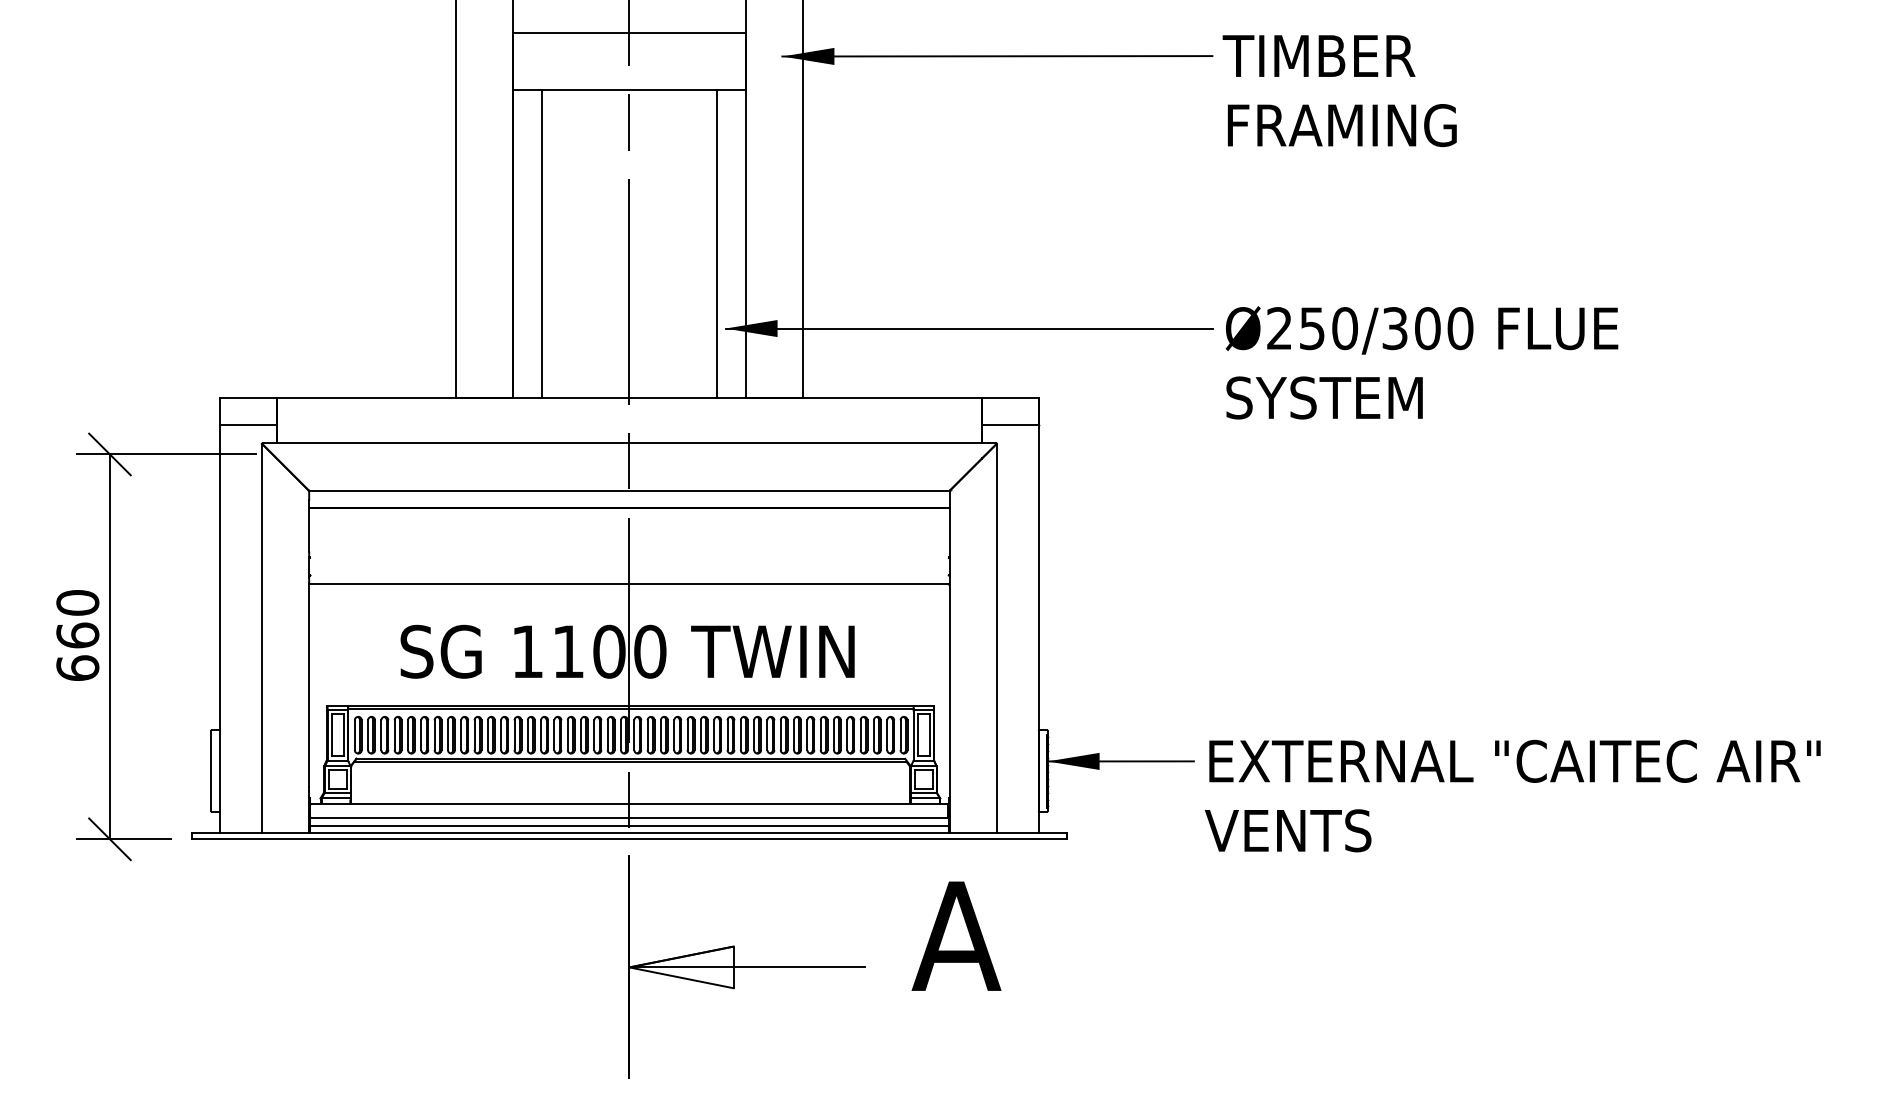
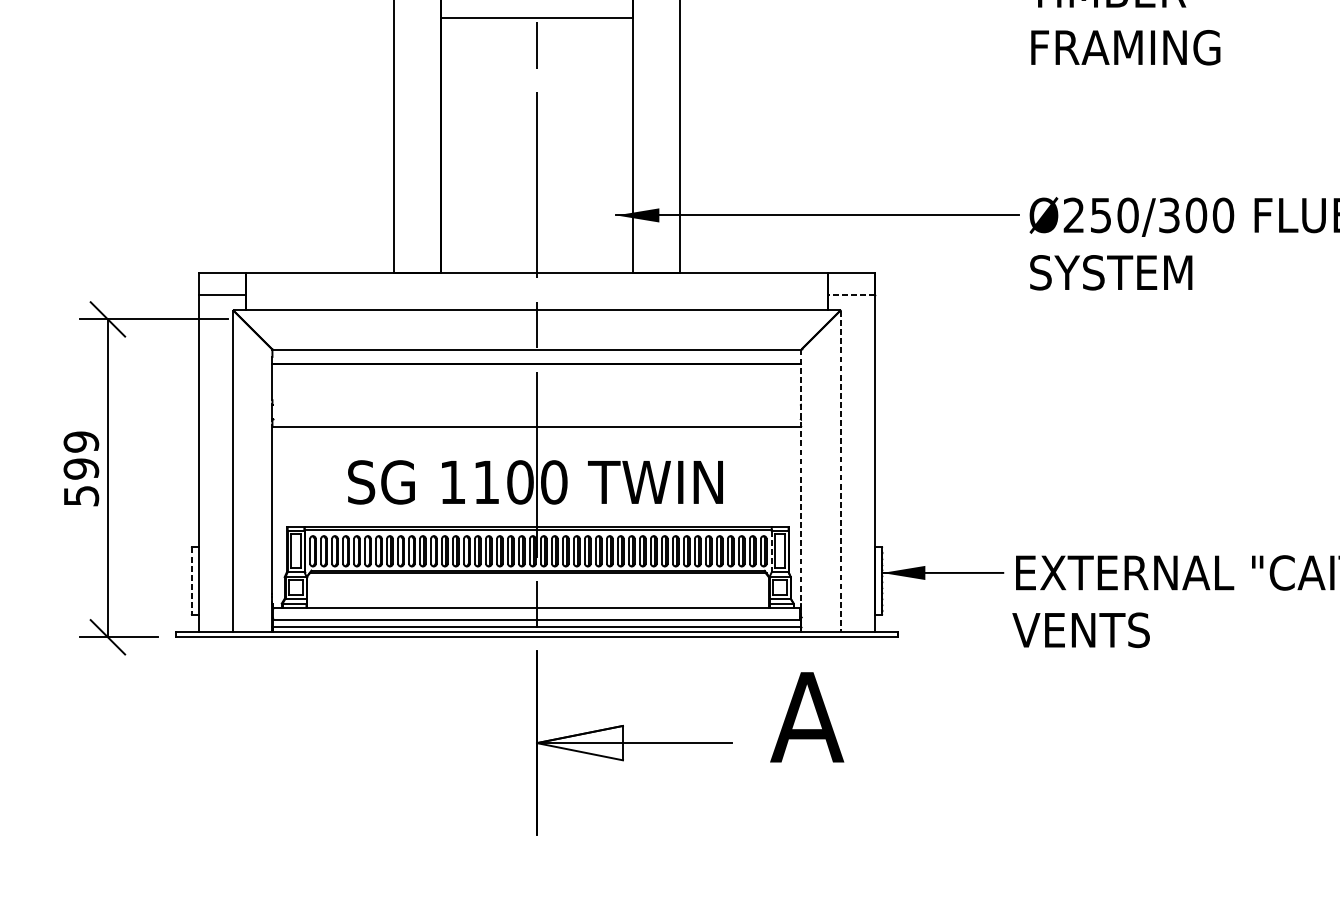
line: (542, 243) -> (465, 145), removed
line: (716, 243) -> (608, 145), removed
line: (1009, 425) -> (850, 295), solid -> dashed
text: (77, 635) -> (81, 468), 660 -> 599
line: (997, 638) -> (841, 471), solid -> dashed
line: (949, 662) -> (801, 491), solid -> dashed
line: (913, 735) -> (771, 551), solid -> dashed
line: (211, 771) -> (191, 581), solid -> dashed

